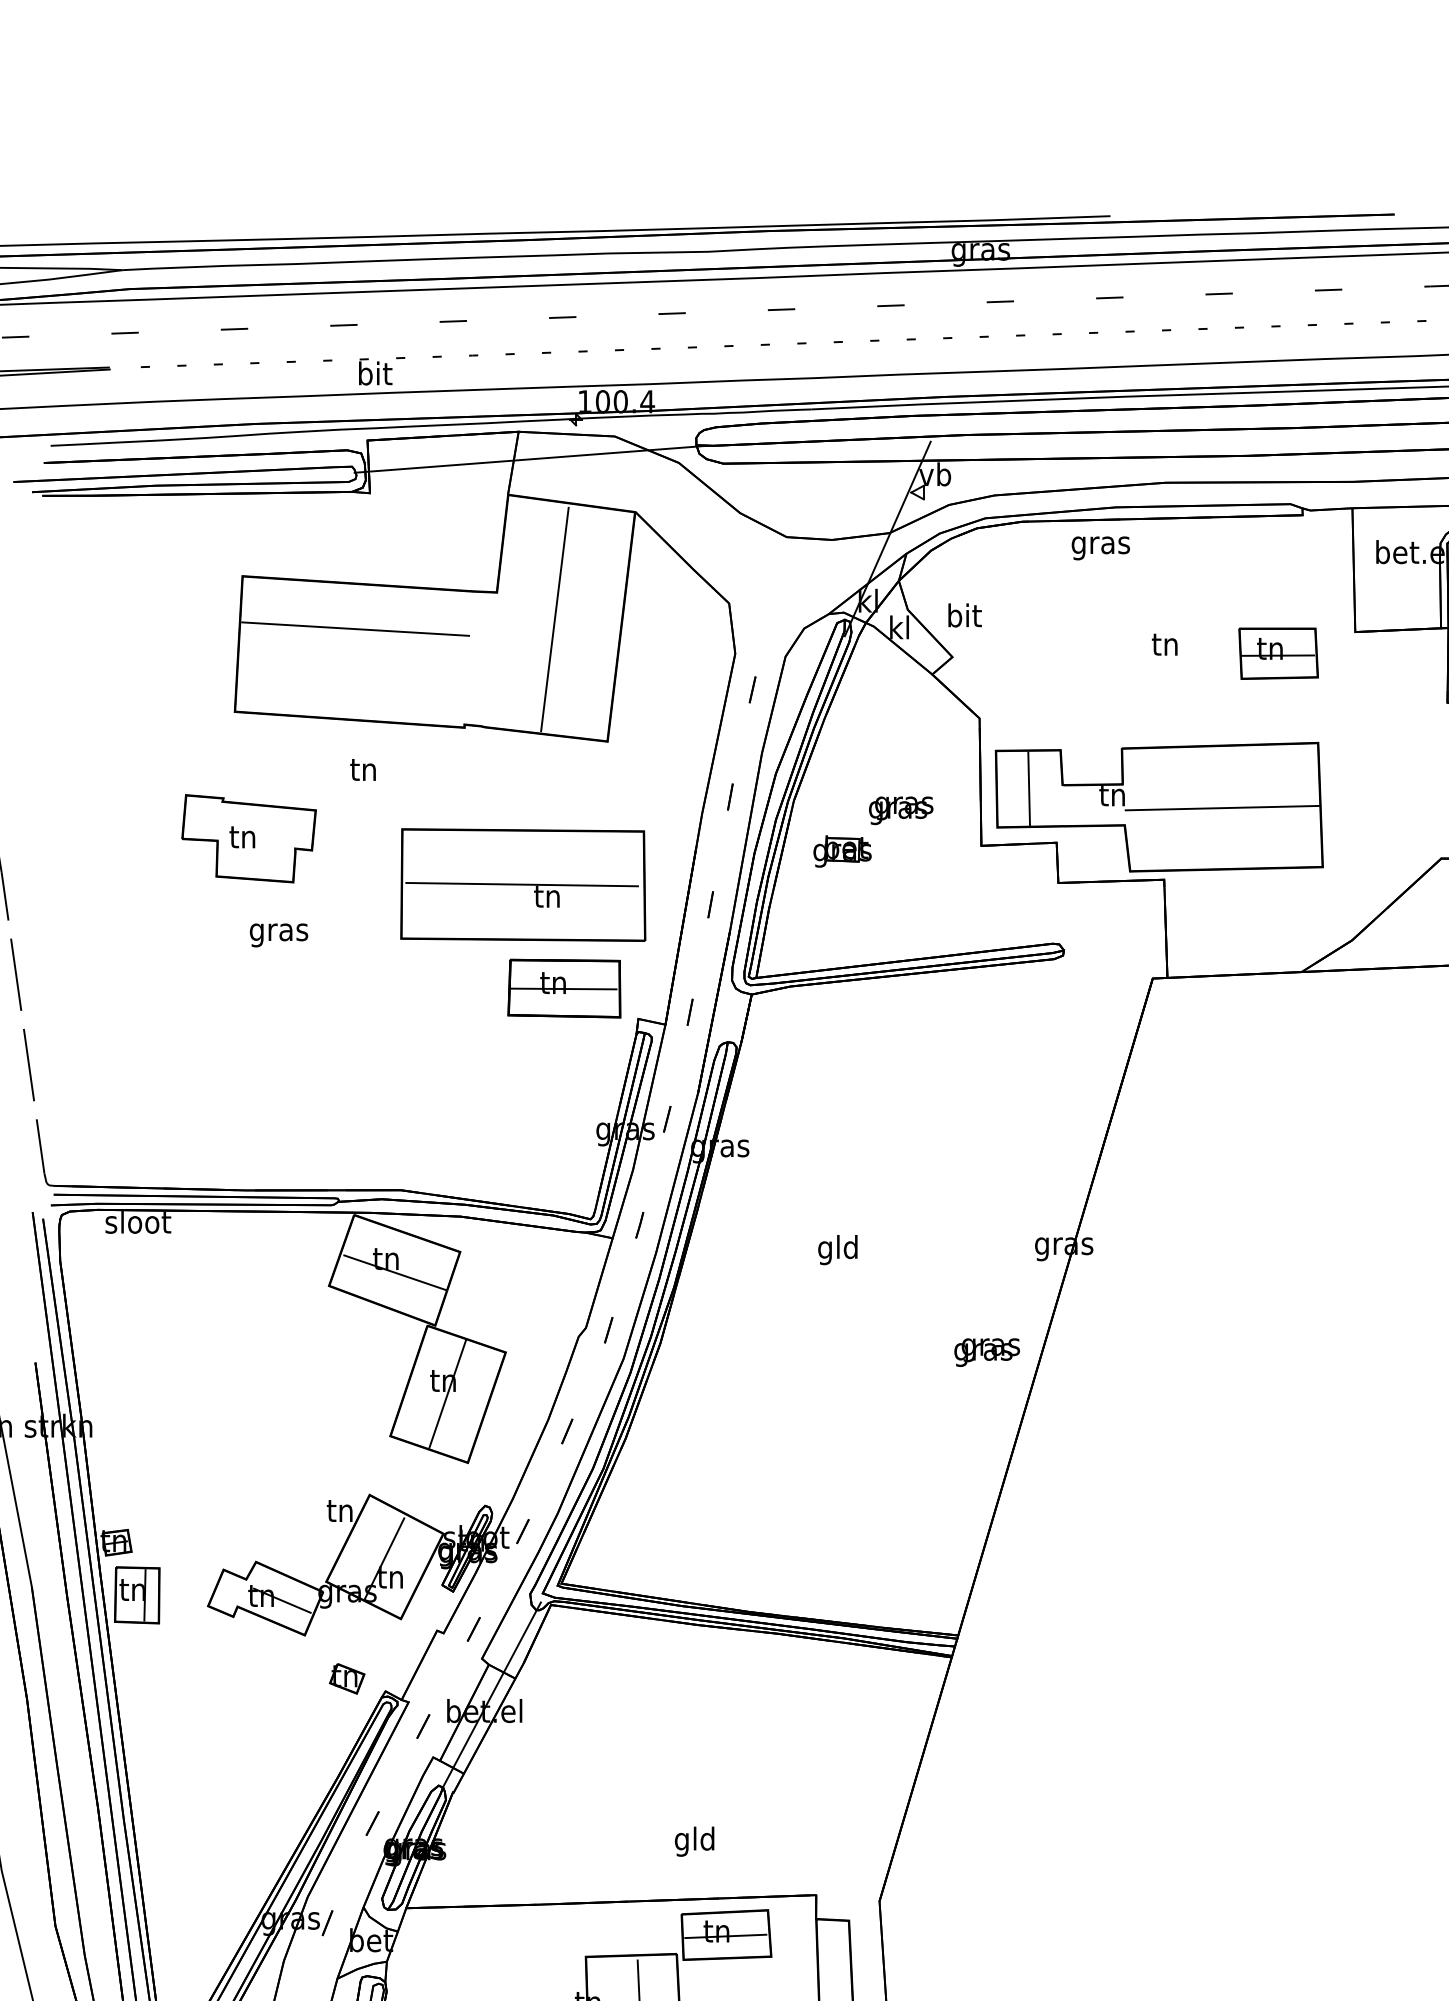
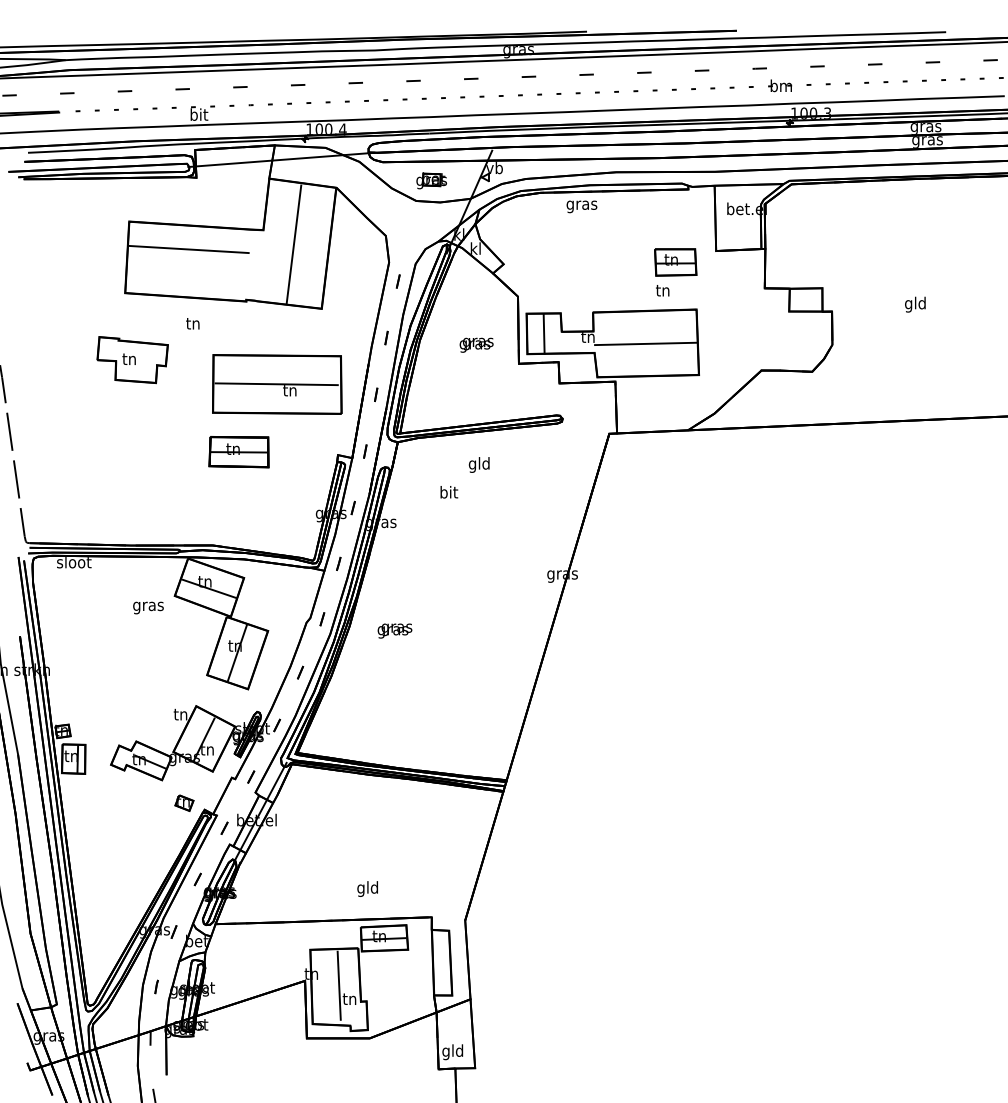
text: (965, 615) -> (449, 492), moved
text: (1164, 644) -> (662, 290), moved
part: (842, 850) -> (431, 180), moved
text: (279, 934) -> (148, 607), moved
part: (563, 989) -> (238, 452), moved
text: (836, 1249) -> (478, 464), moved
text: (986, 1351) -> (394, 630), moved

